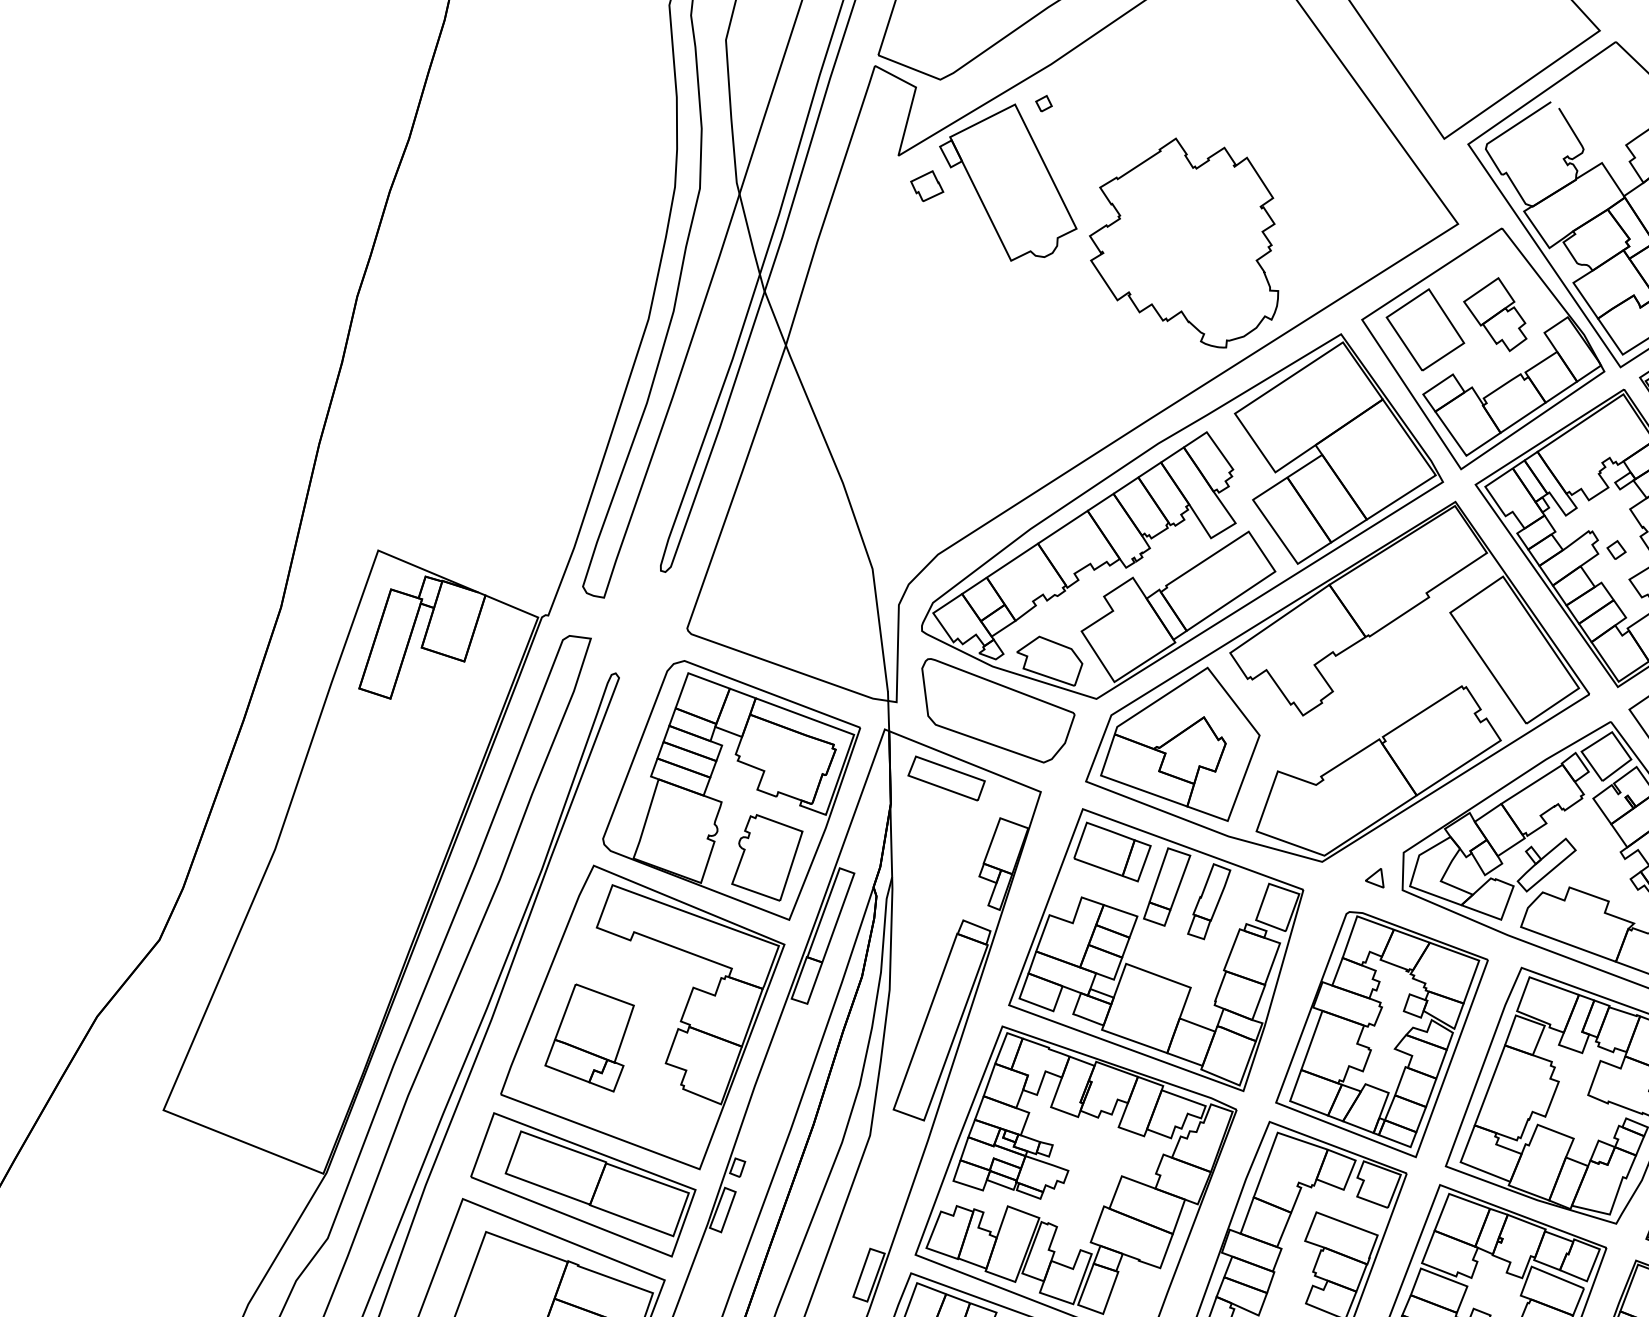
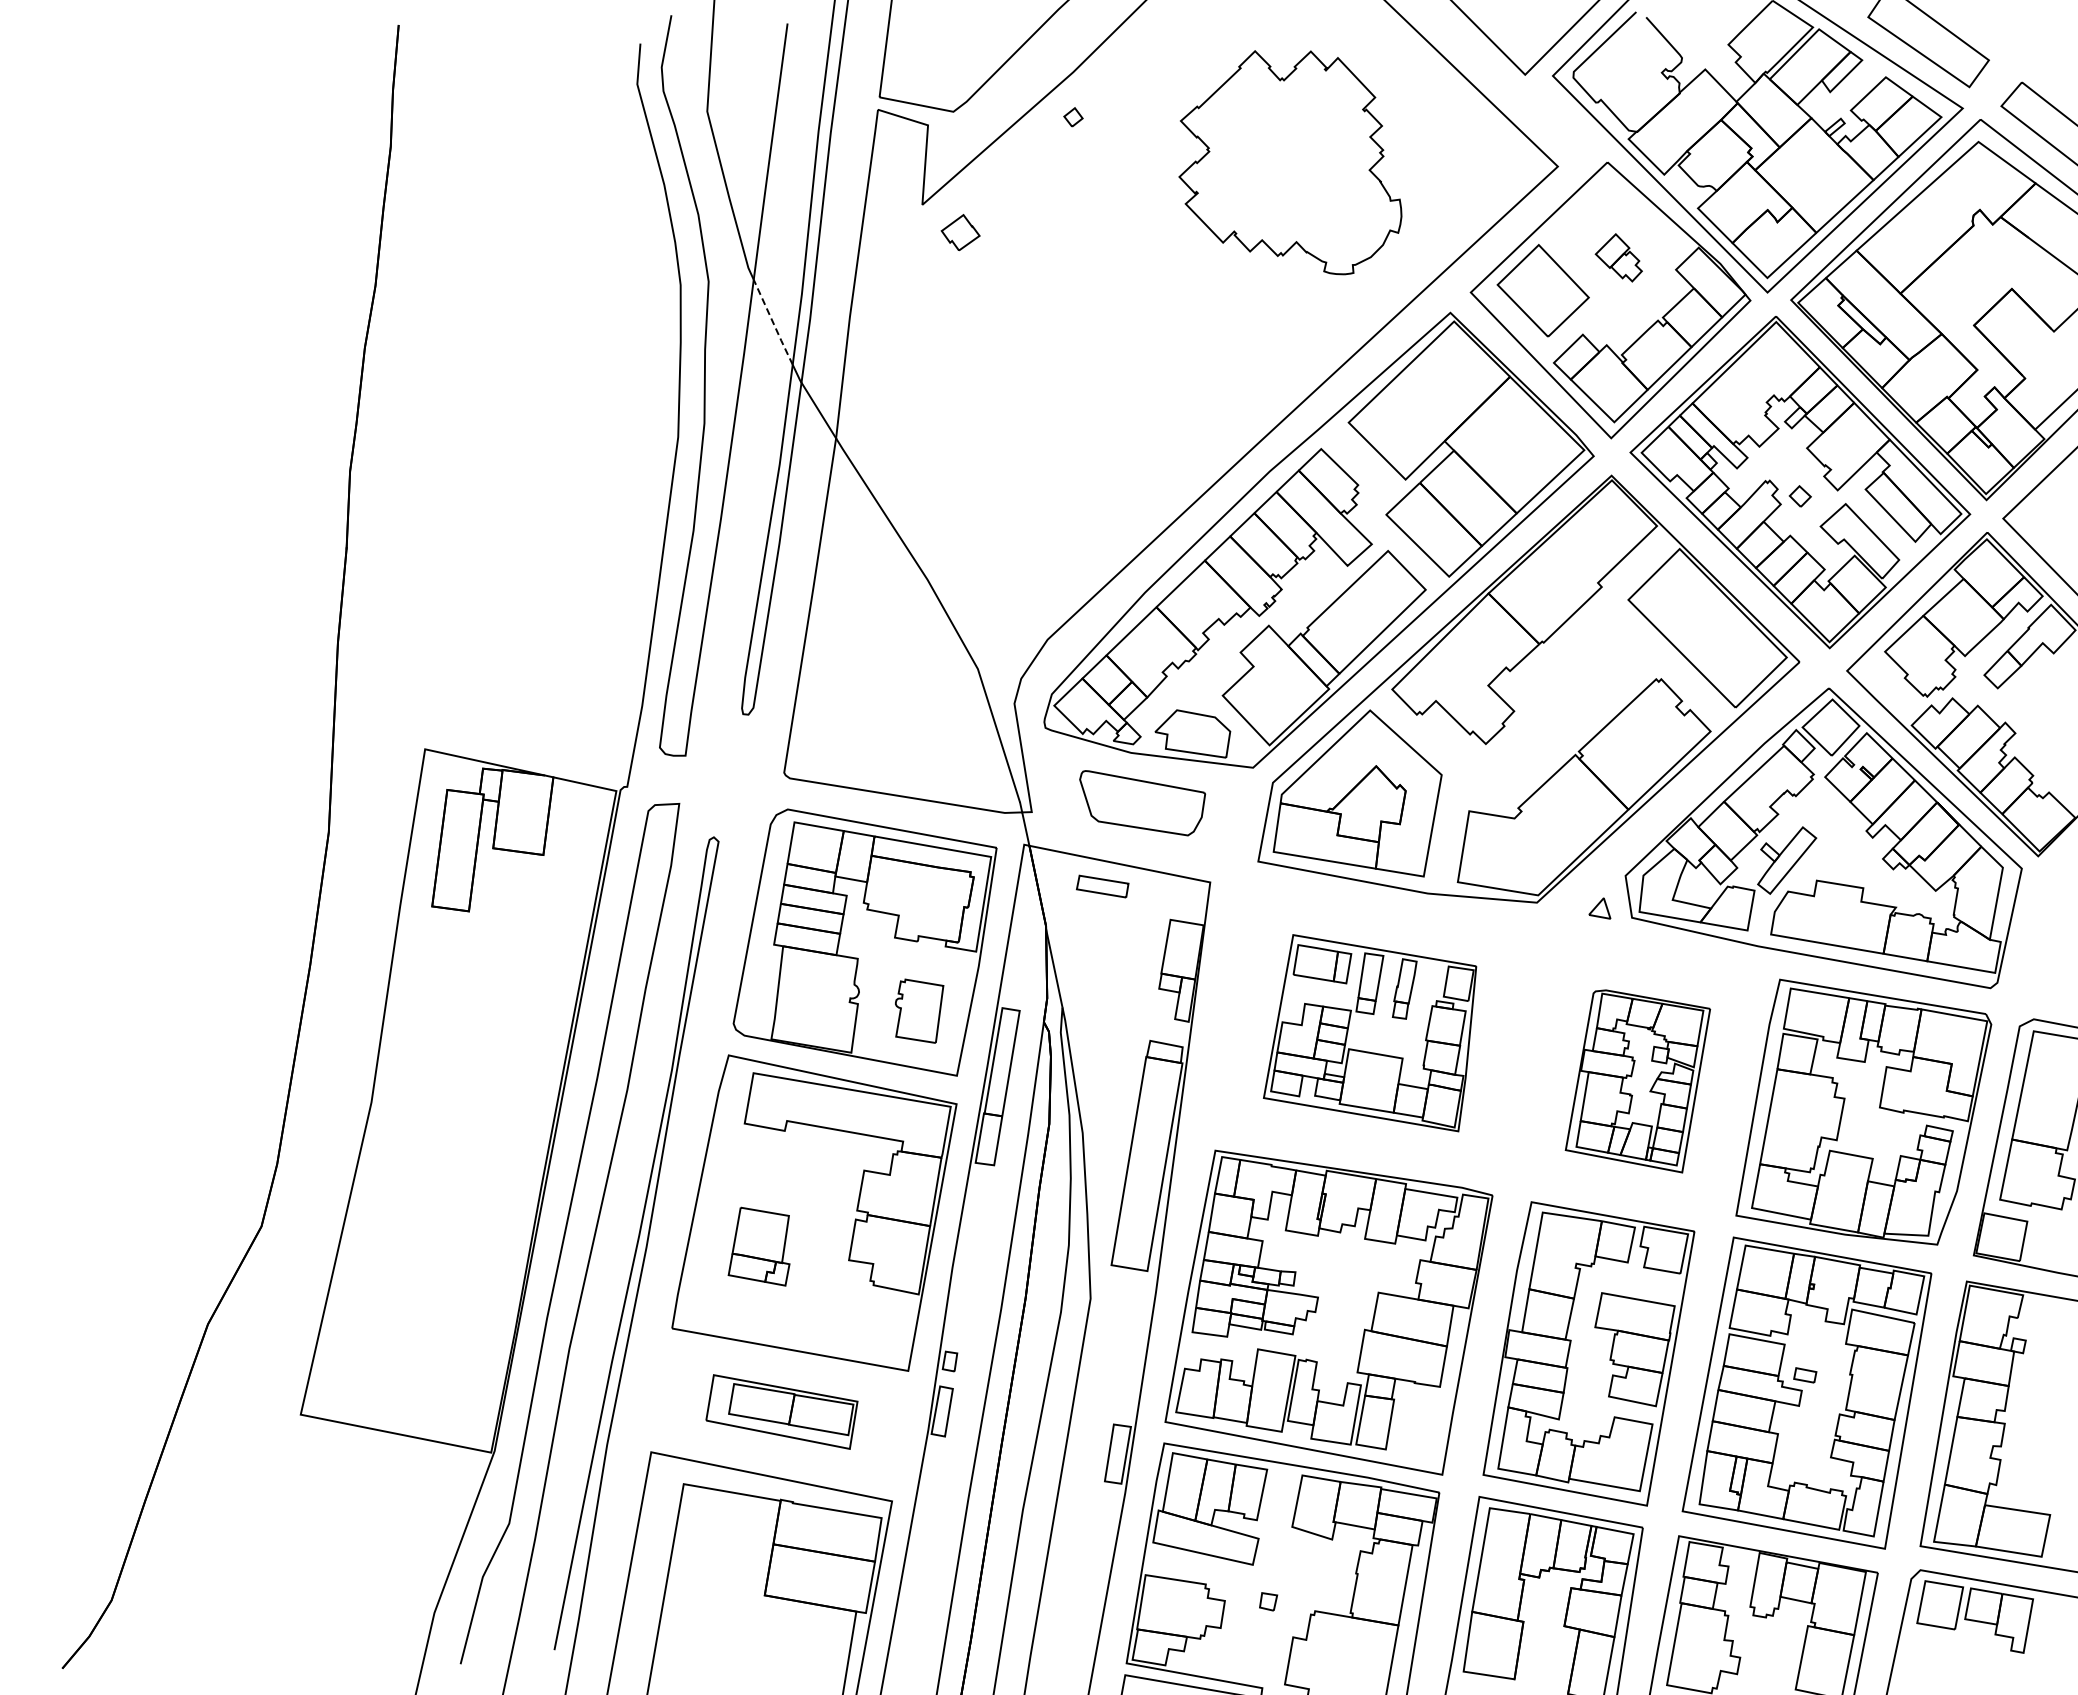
part: (1008, 182) -> (1050, 211), removed
line: (749, 234) -> (773, 322), solid -> dashed
part: (1188, 241) -> (1290, 162), moved
part: (1496, 312) -> (1618, 257), size x0.6
part: (994, 712) -> (1142, 803), size x0.7
part: (946, 778) -> (1102, 886), size x0.6
part: (766, 857) -> (919, 1011), size x0.7
part: (1155, 949) -> (1369, 1033), size x0.7
part: (1381, 1033) -> (1637, 1081), size x0.7
part: (589, 1036) -> (758, 1246), size x0.7
part: (582, 1184) -> (781, 1411), size x0.6

